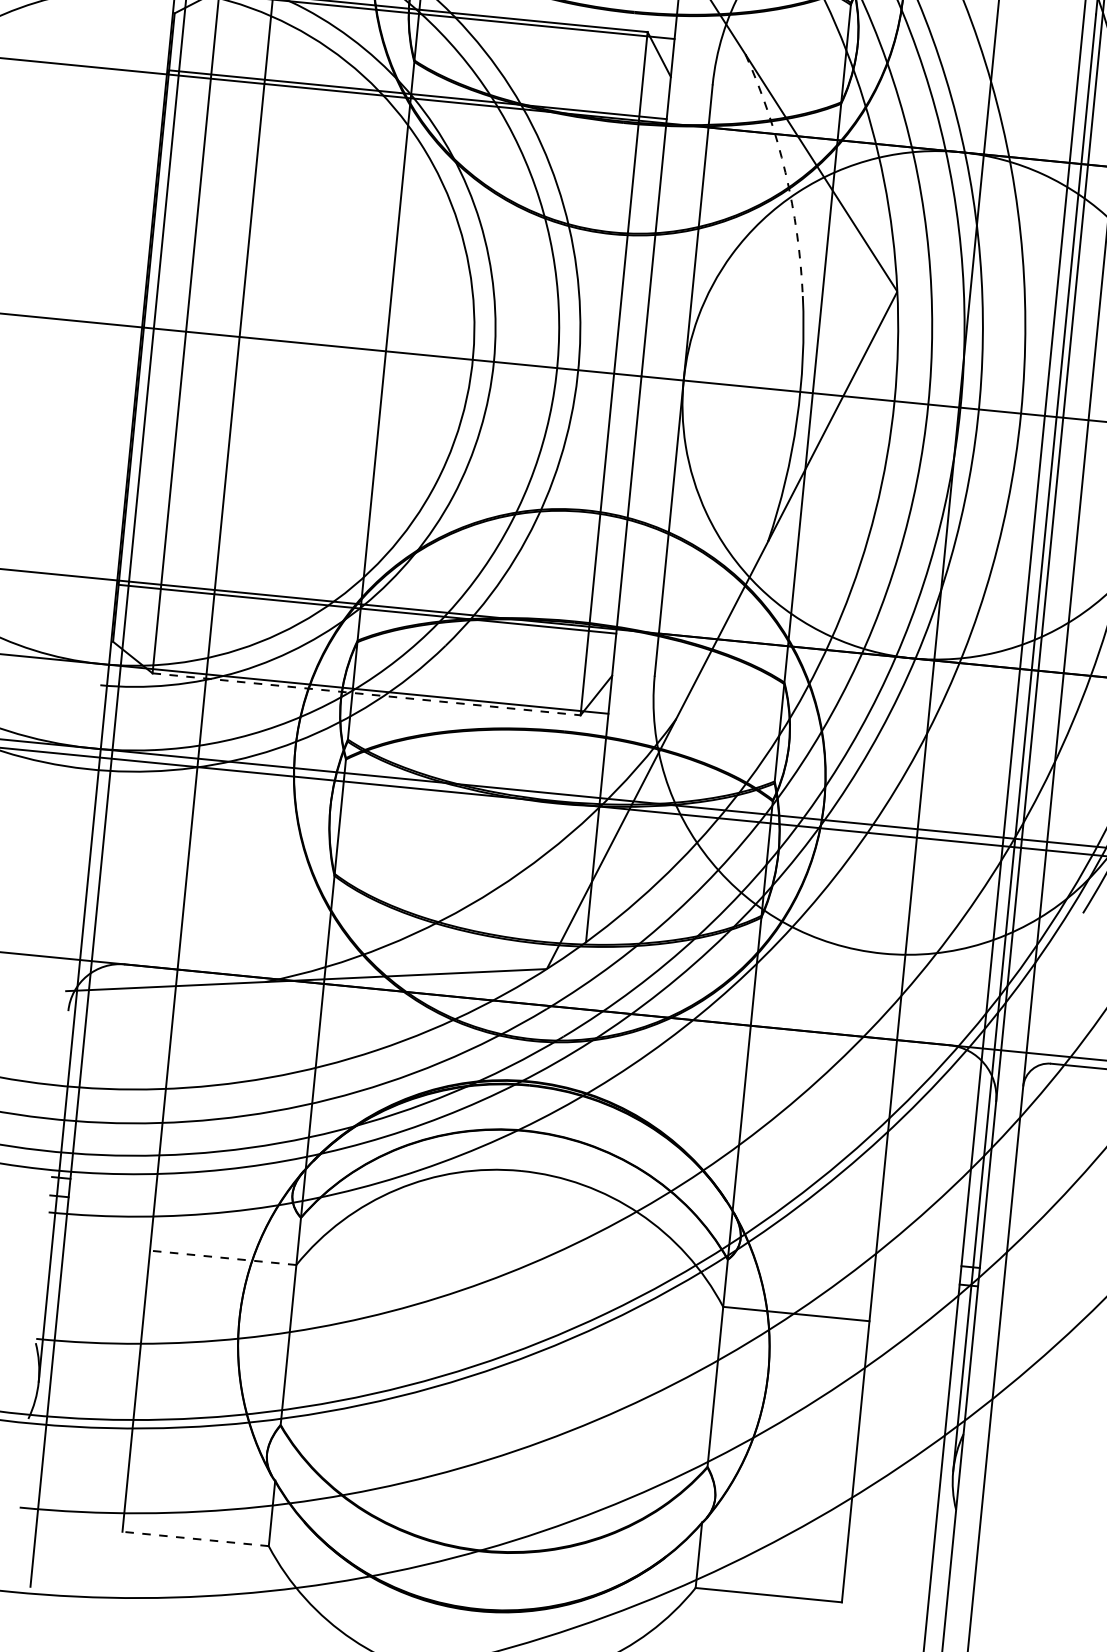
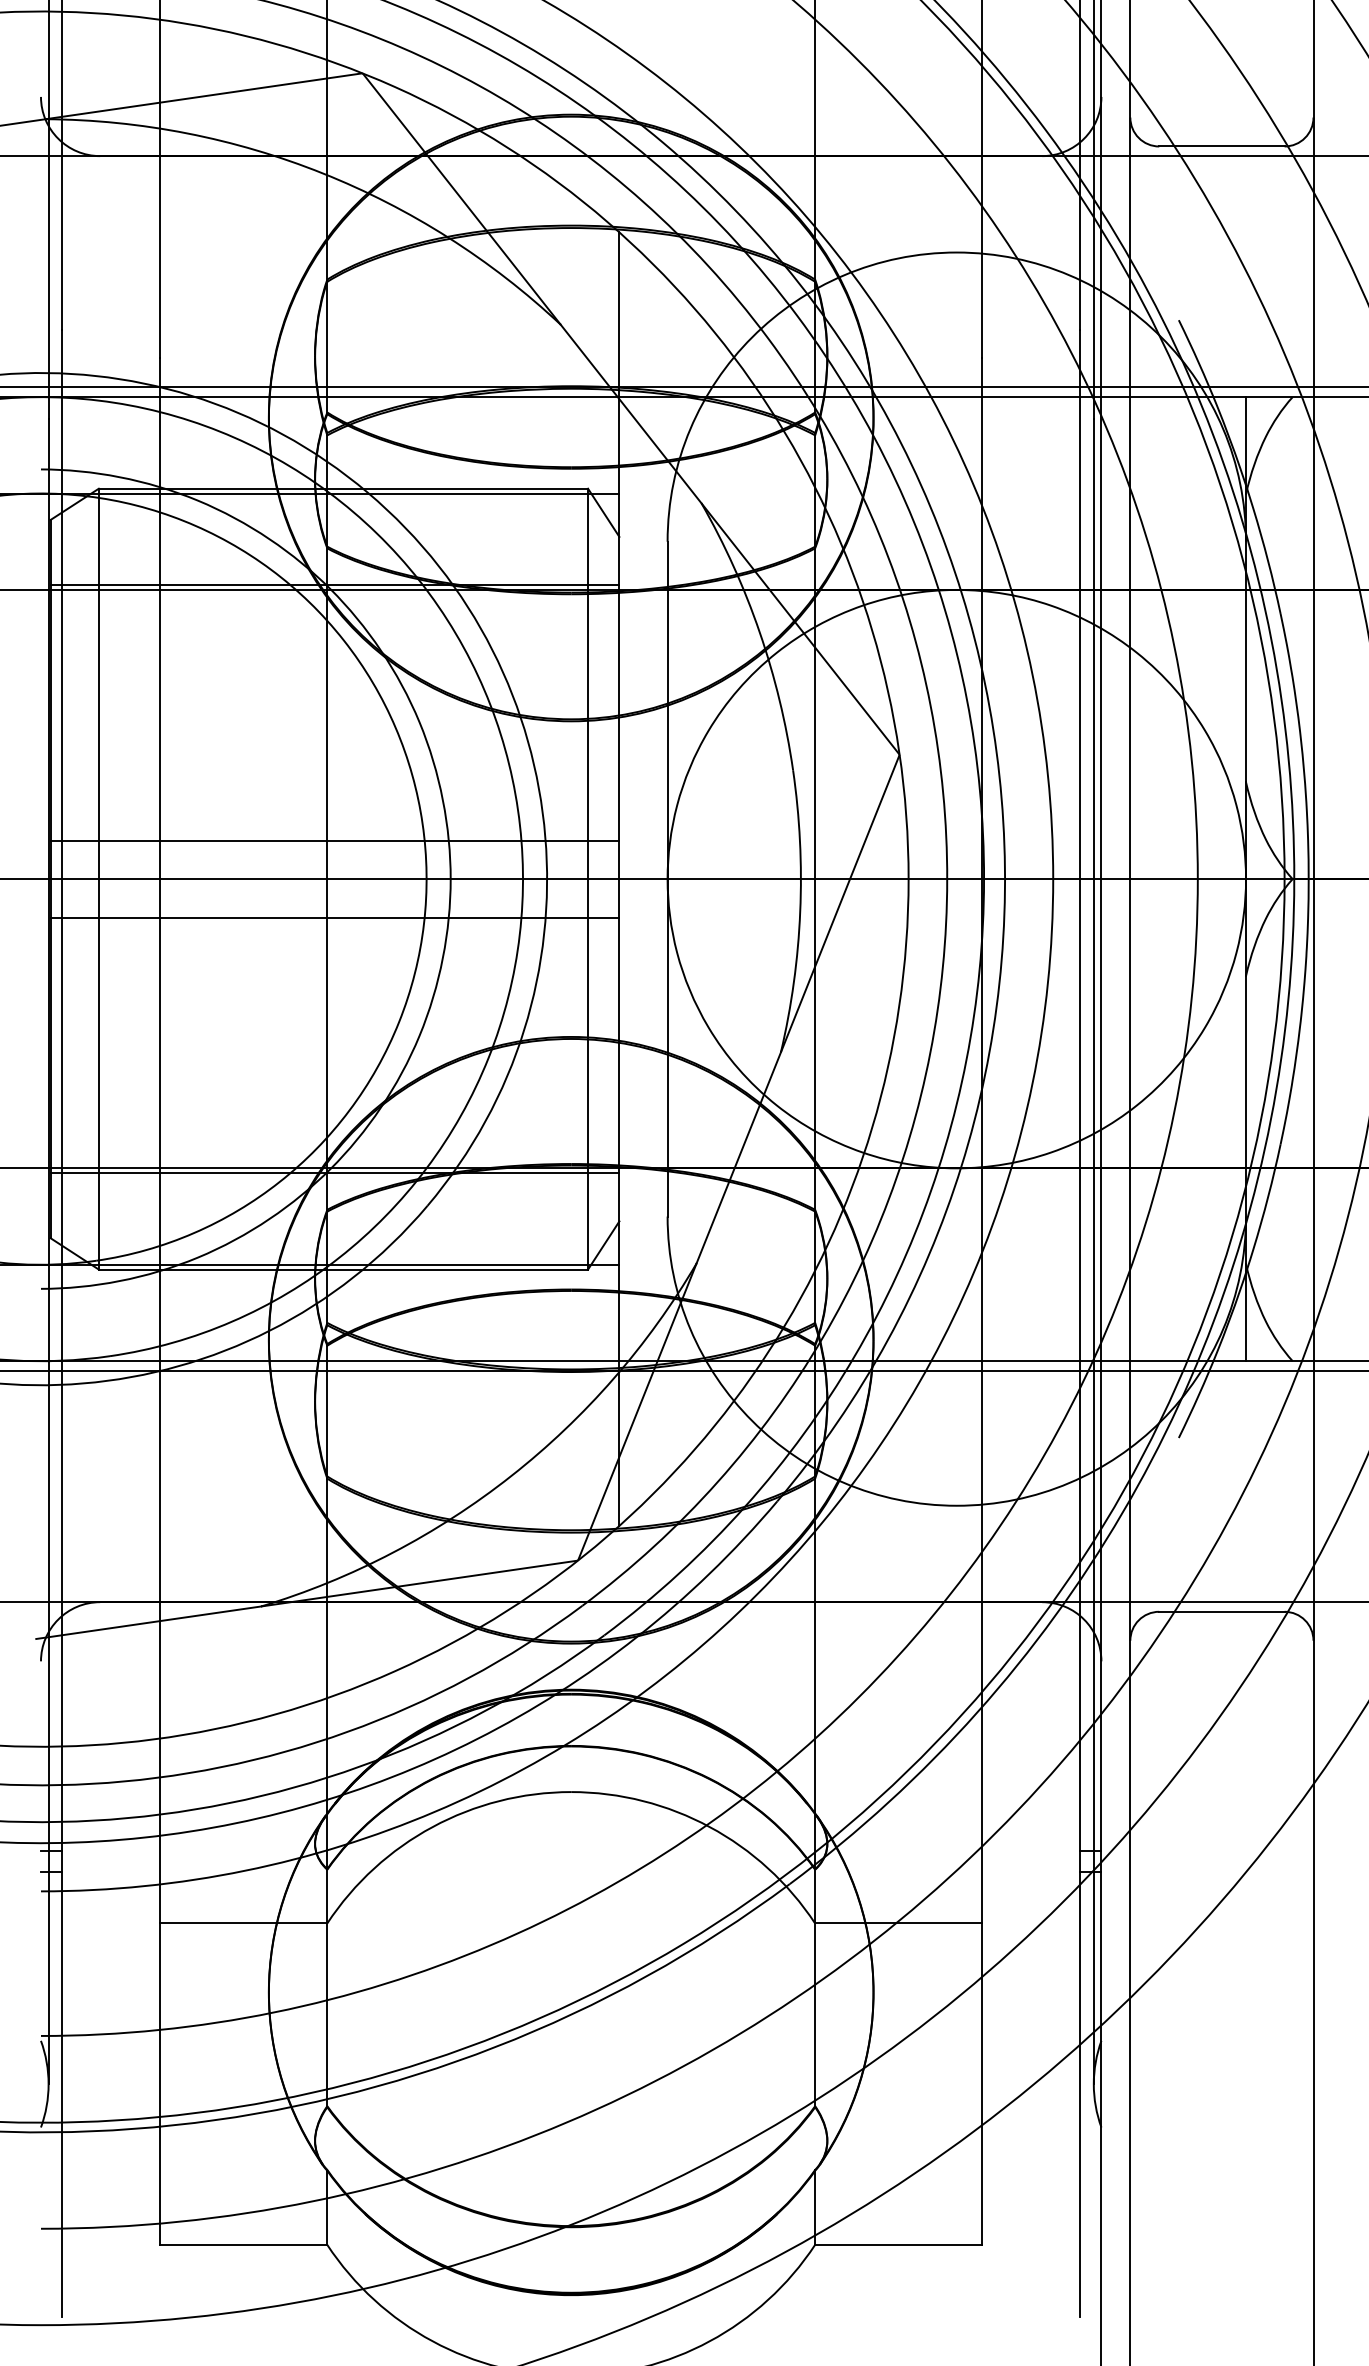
arc: (785, 172) -> (759, 632), dashed -> solid
line: (395, 318) -> (334, 840), added
line: (388, 385) -> (334, 917), added
line: (366, 694) -> (343, 1269), dashed -> solid
line: (223, 1257) -> (243, 1923), dashed -> solid
line: (195, 1538) -> (243, 2244), dashed -> solid

